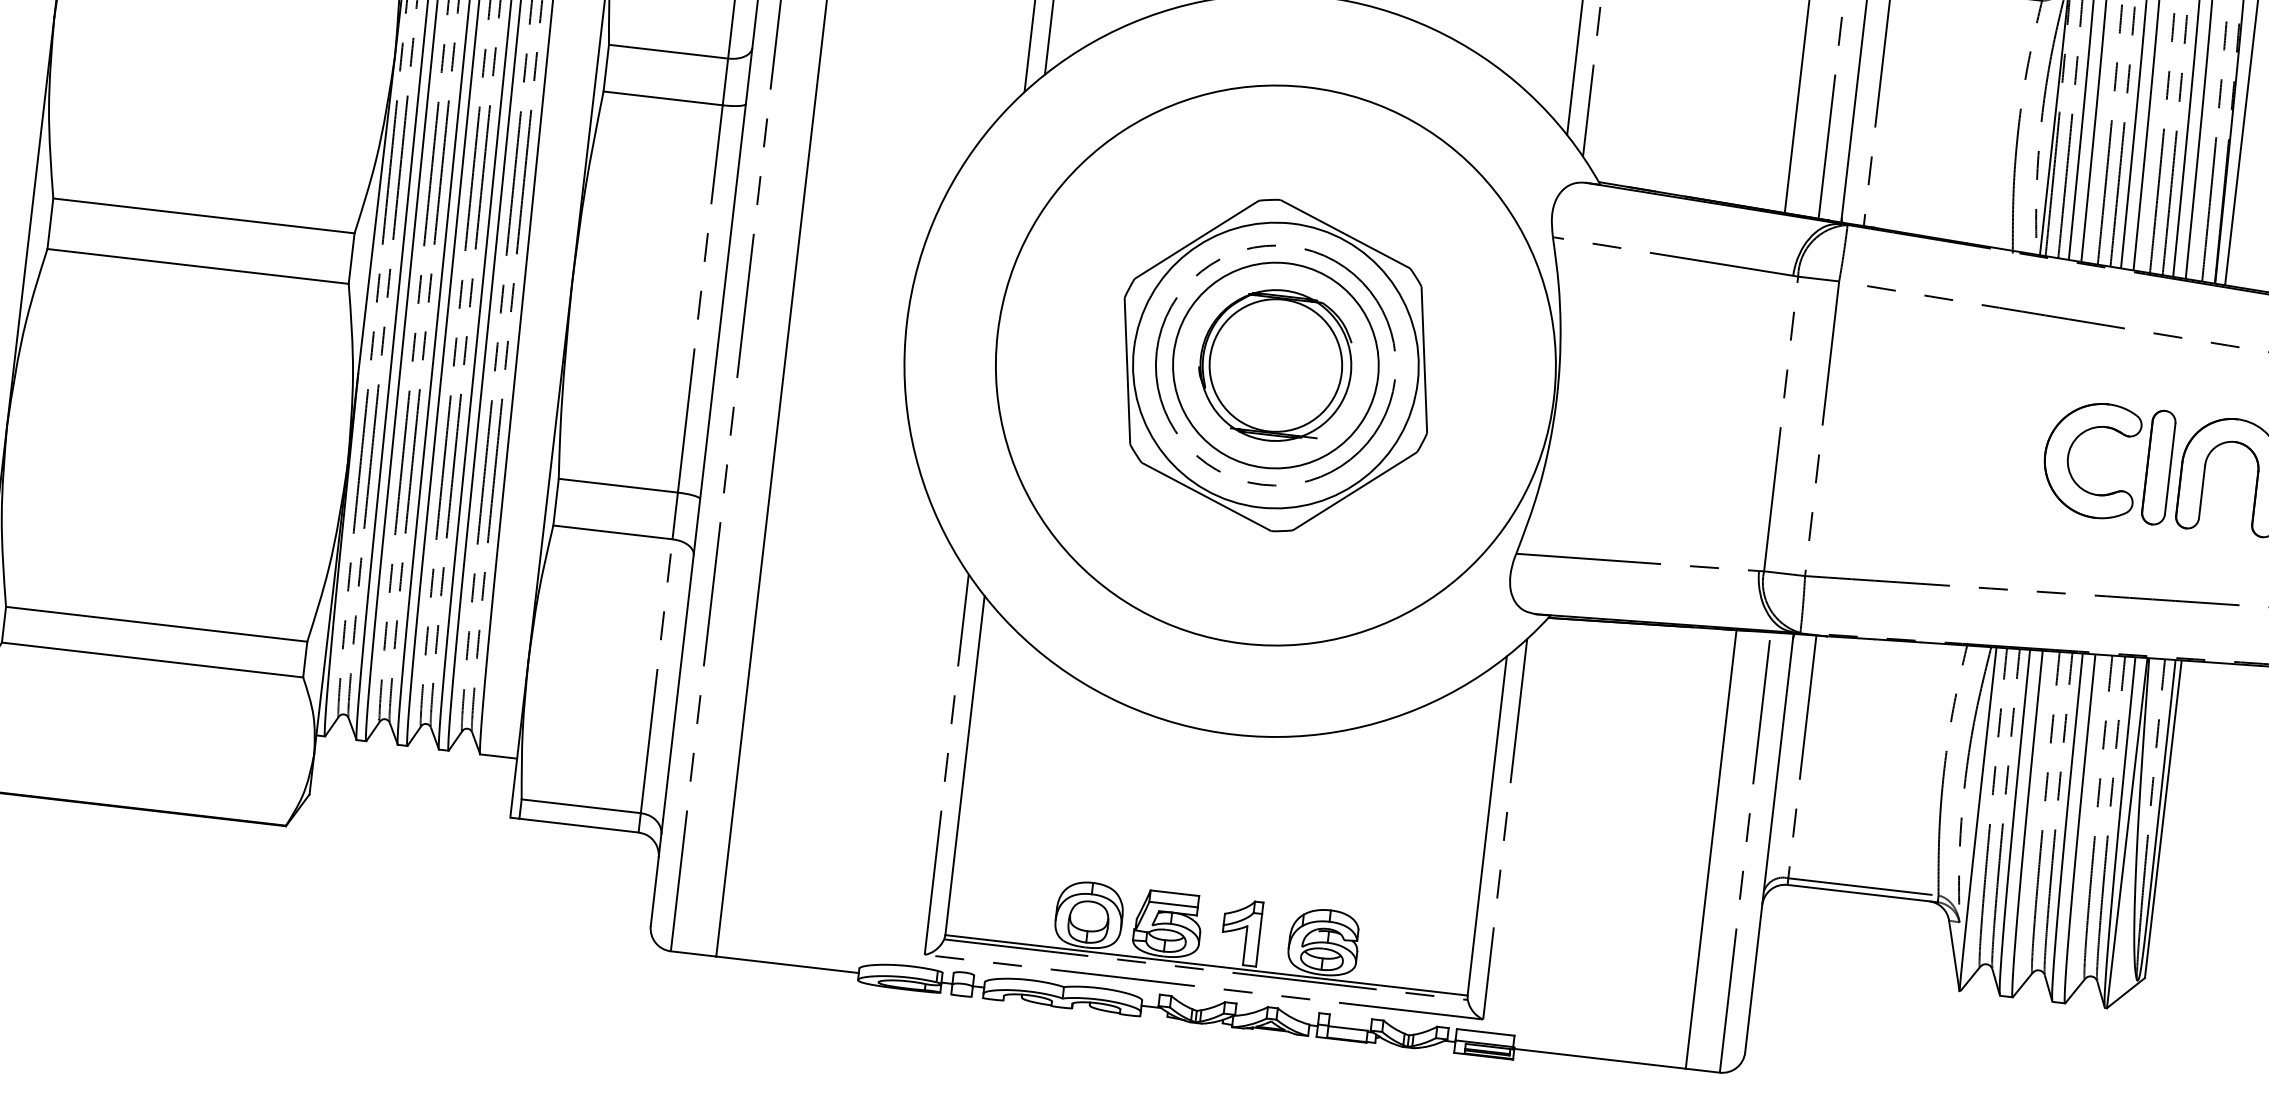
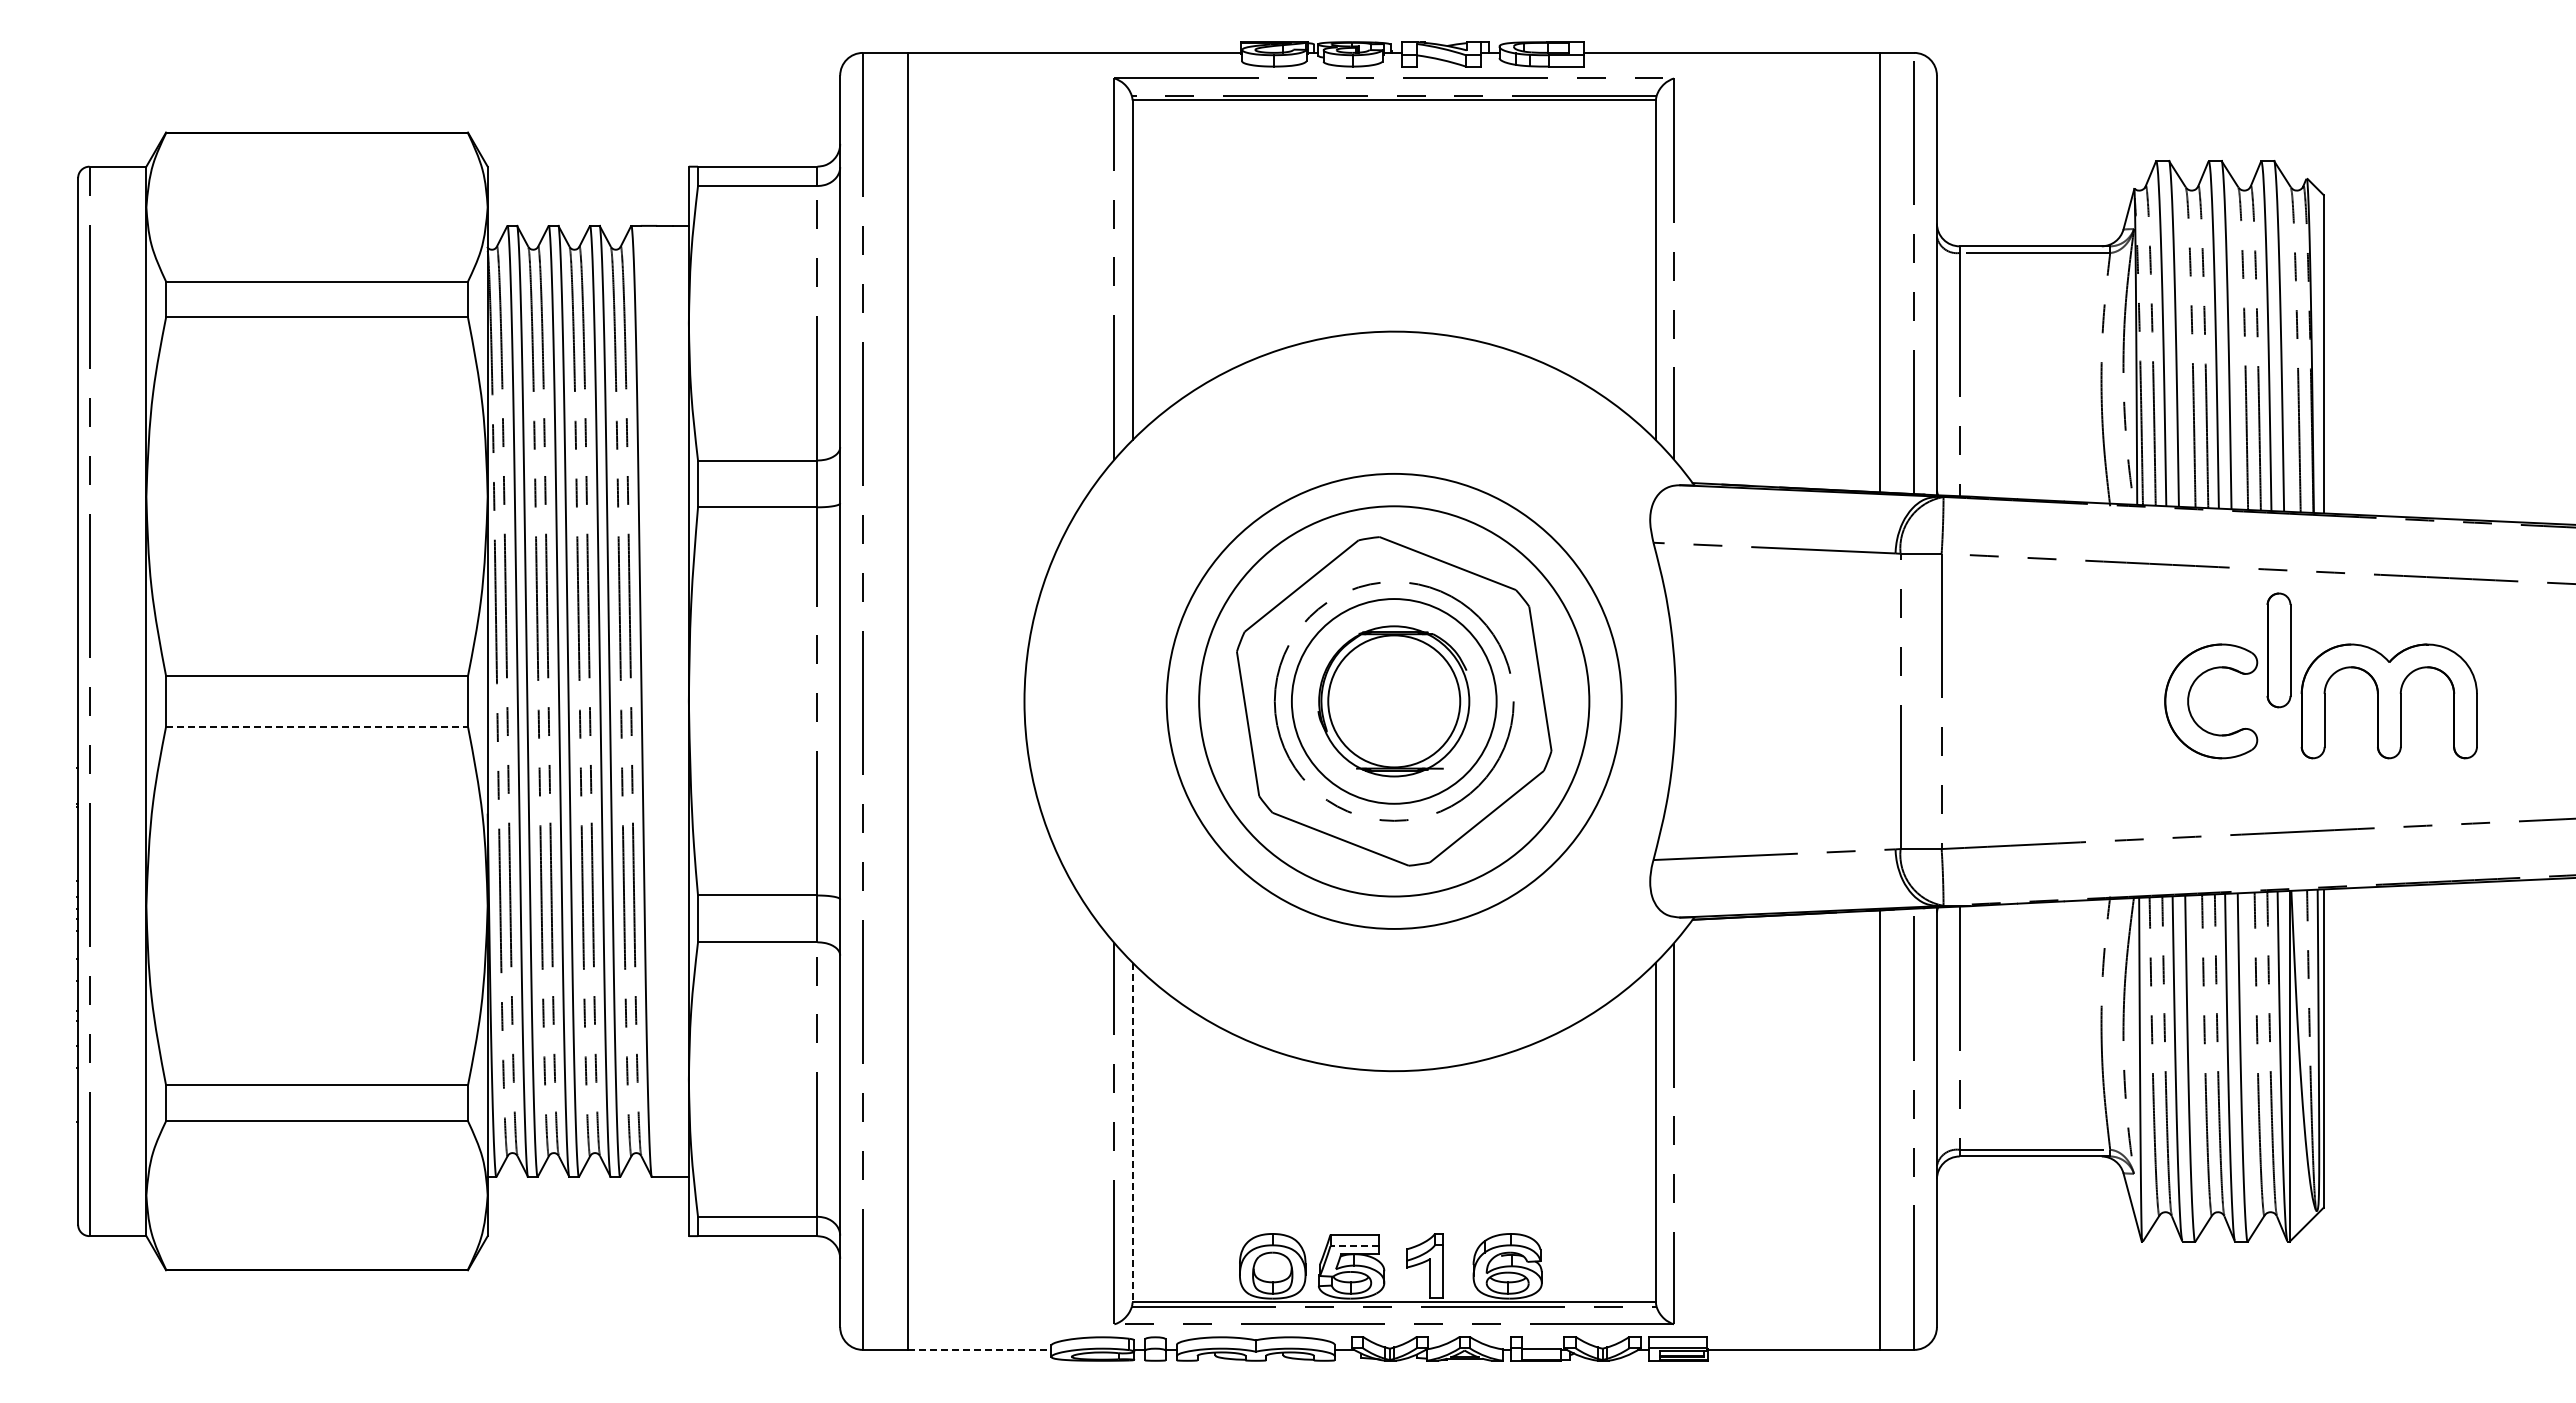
line: (198, 266) -> (317, 726), solid -> dashed
circle: (1275, 365) -> (1393, 701), size x0.7
circle: (1276, 365) -> (1394, 701), size x1.6
part: (2158, 467) -> (2278, 650), moved
line: (964, 765) -> (1132, 1132), solid -> dashed
line: (1173, 904) -> (1354, 1246), solid -> dashed
line: (788, 964) -> (980, 1349), solid -> dashed

